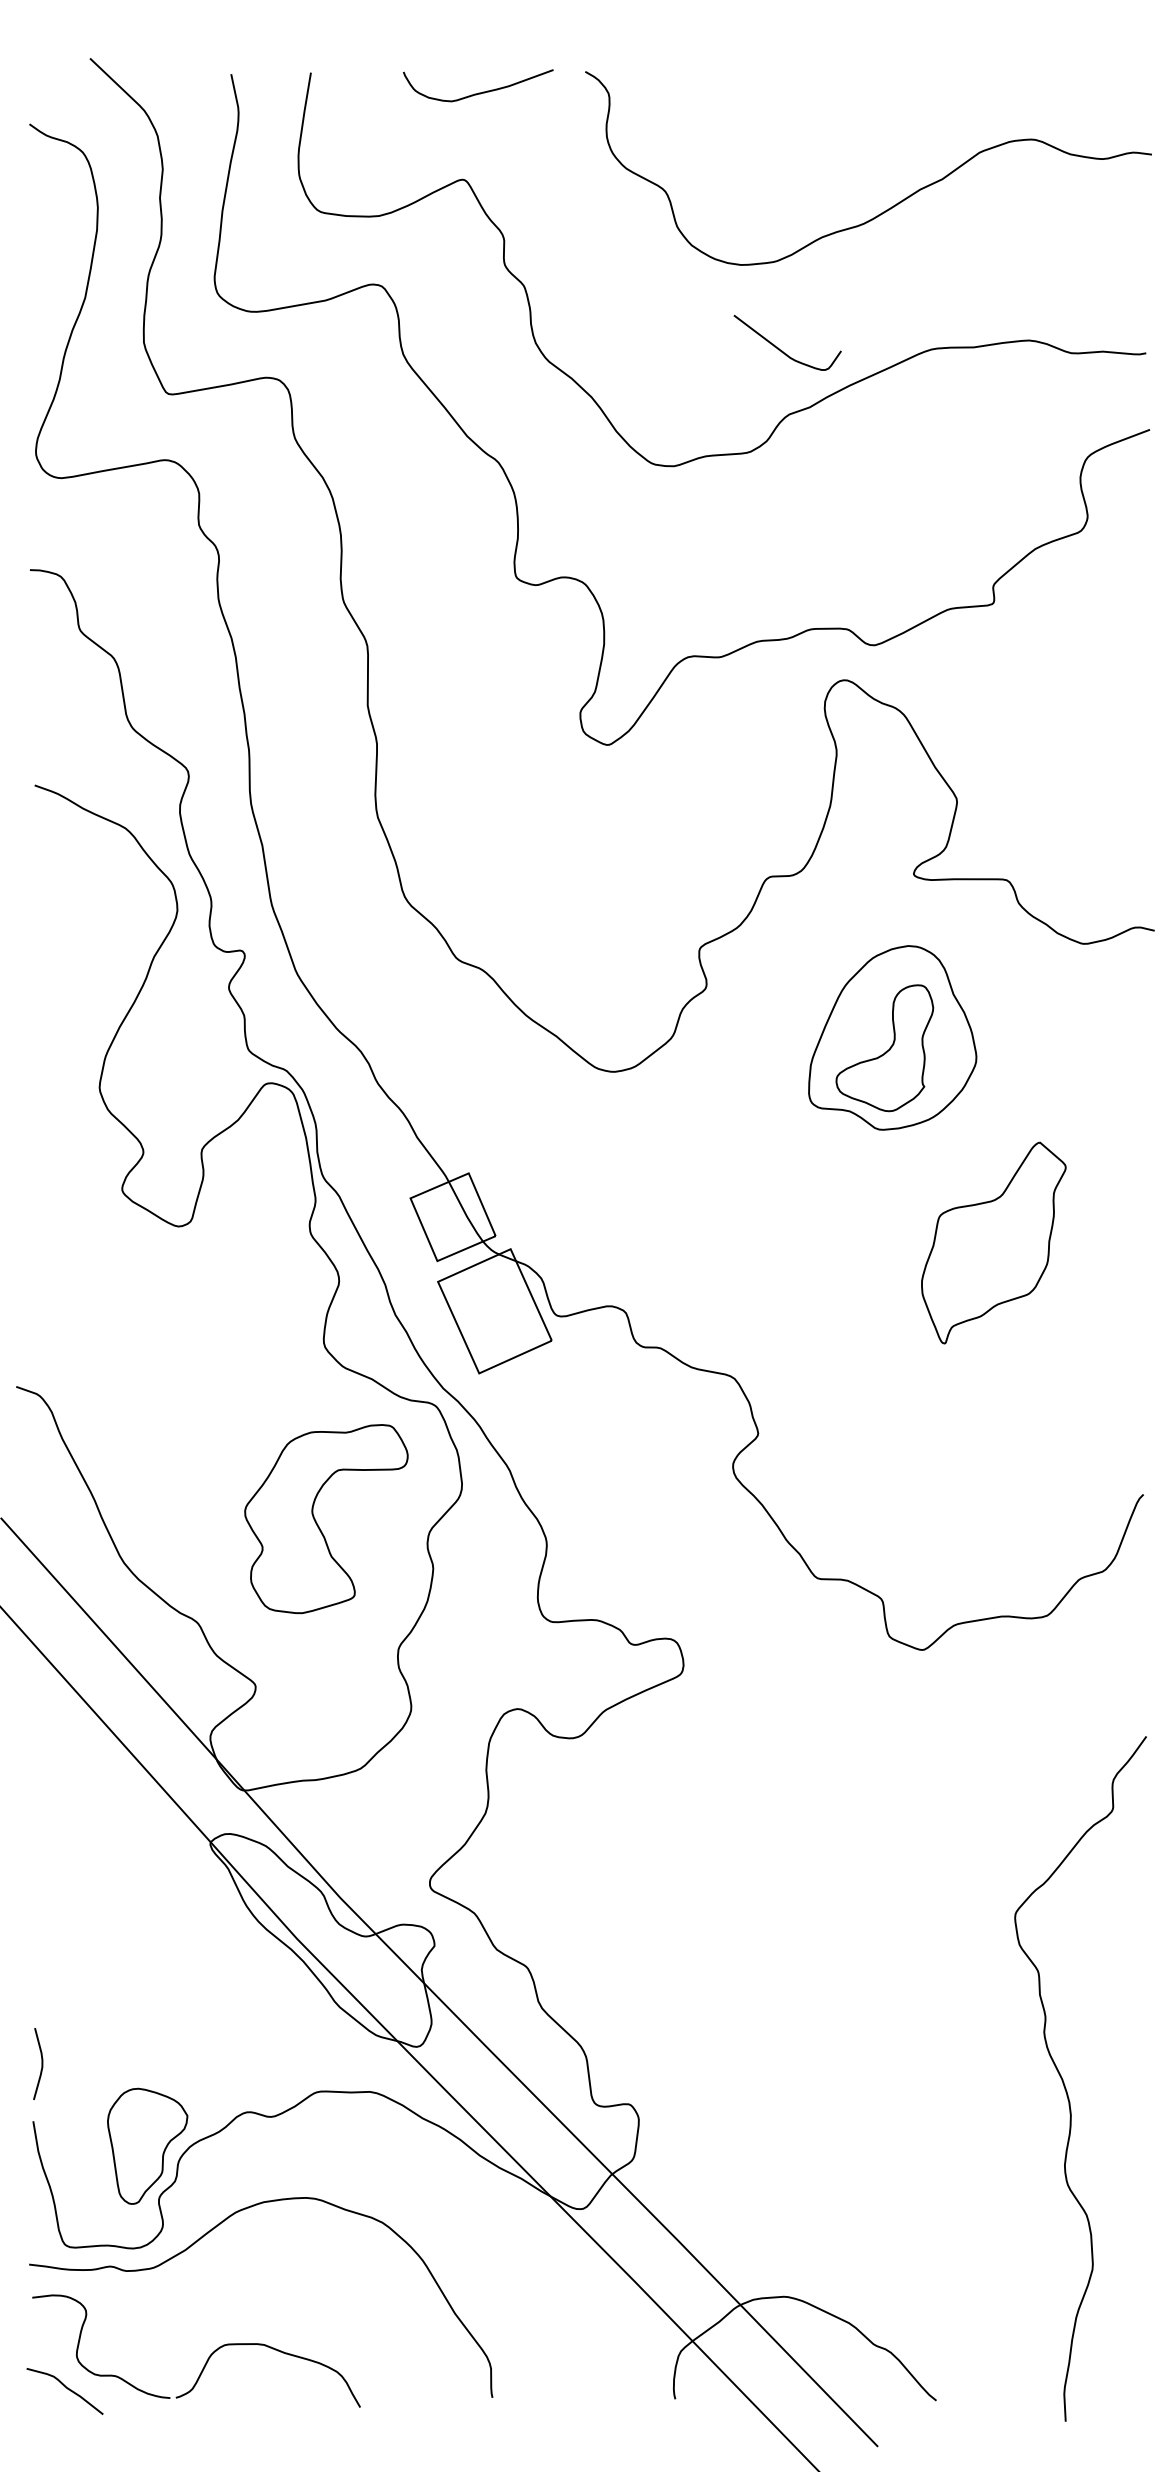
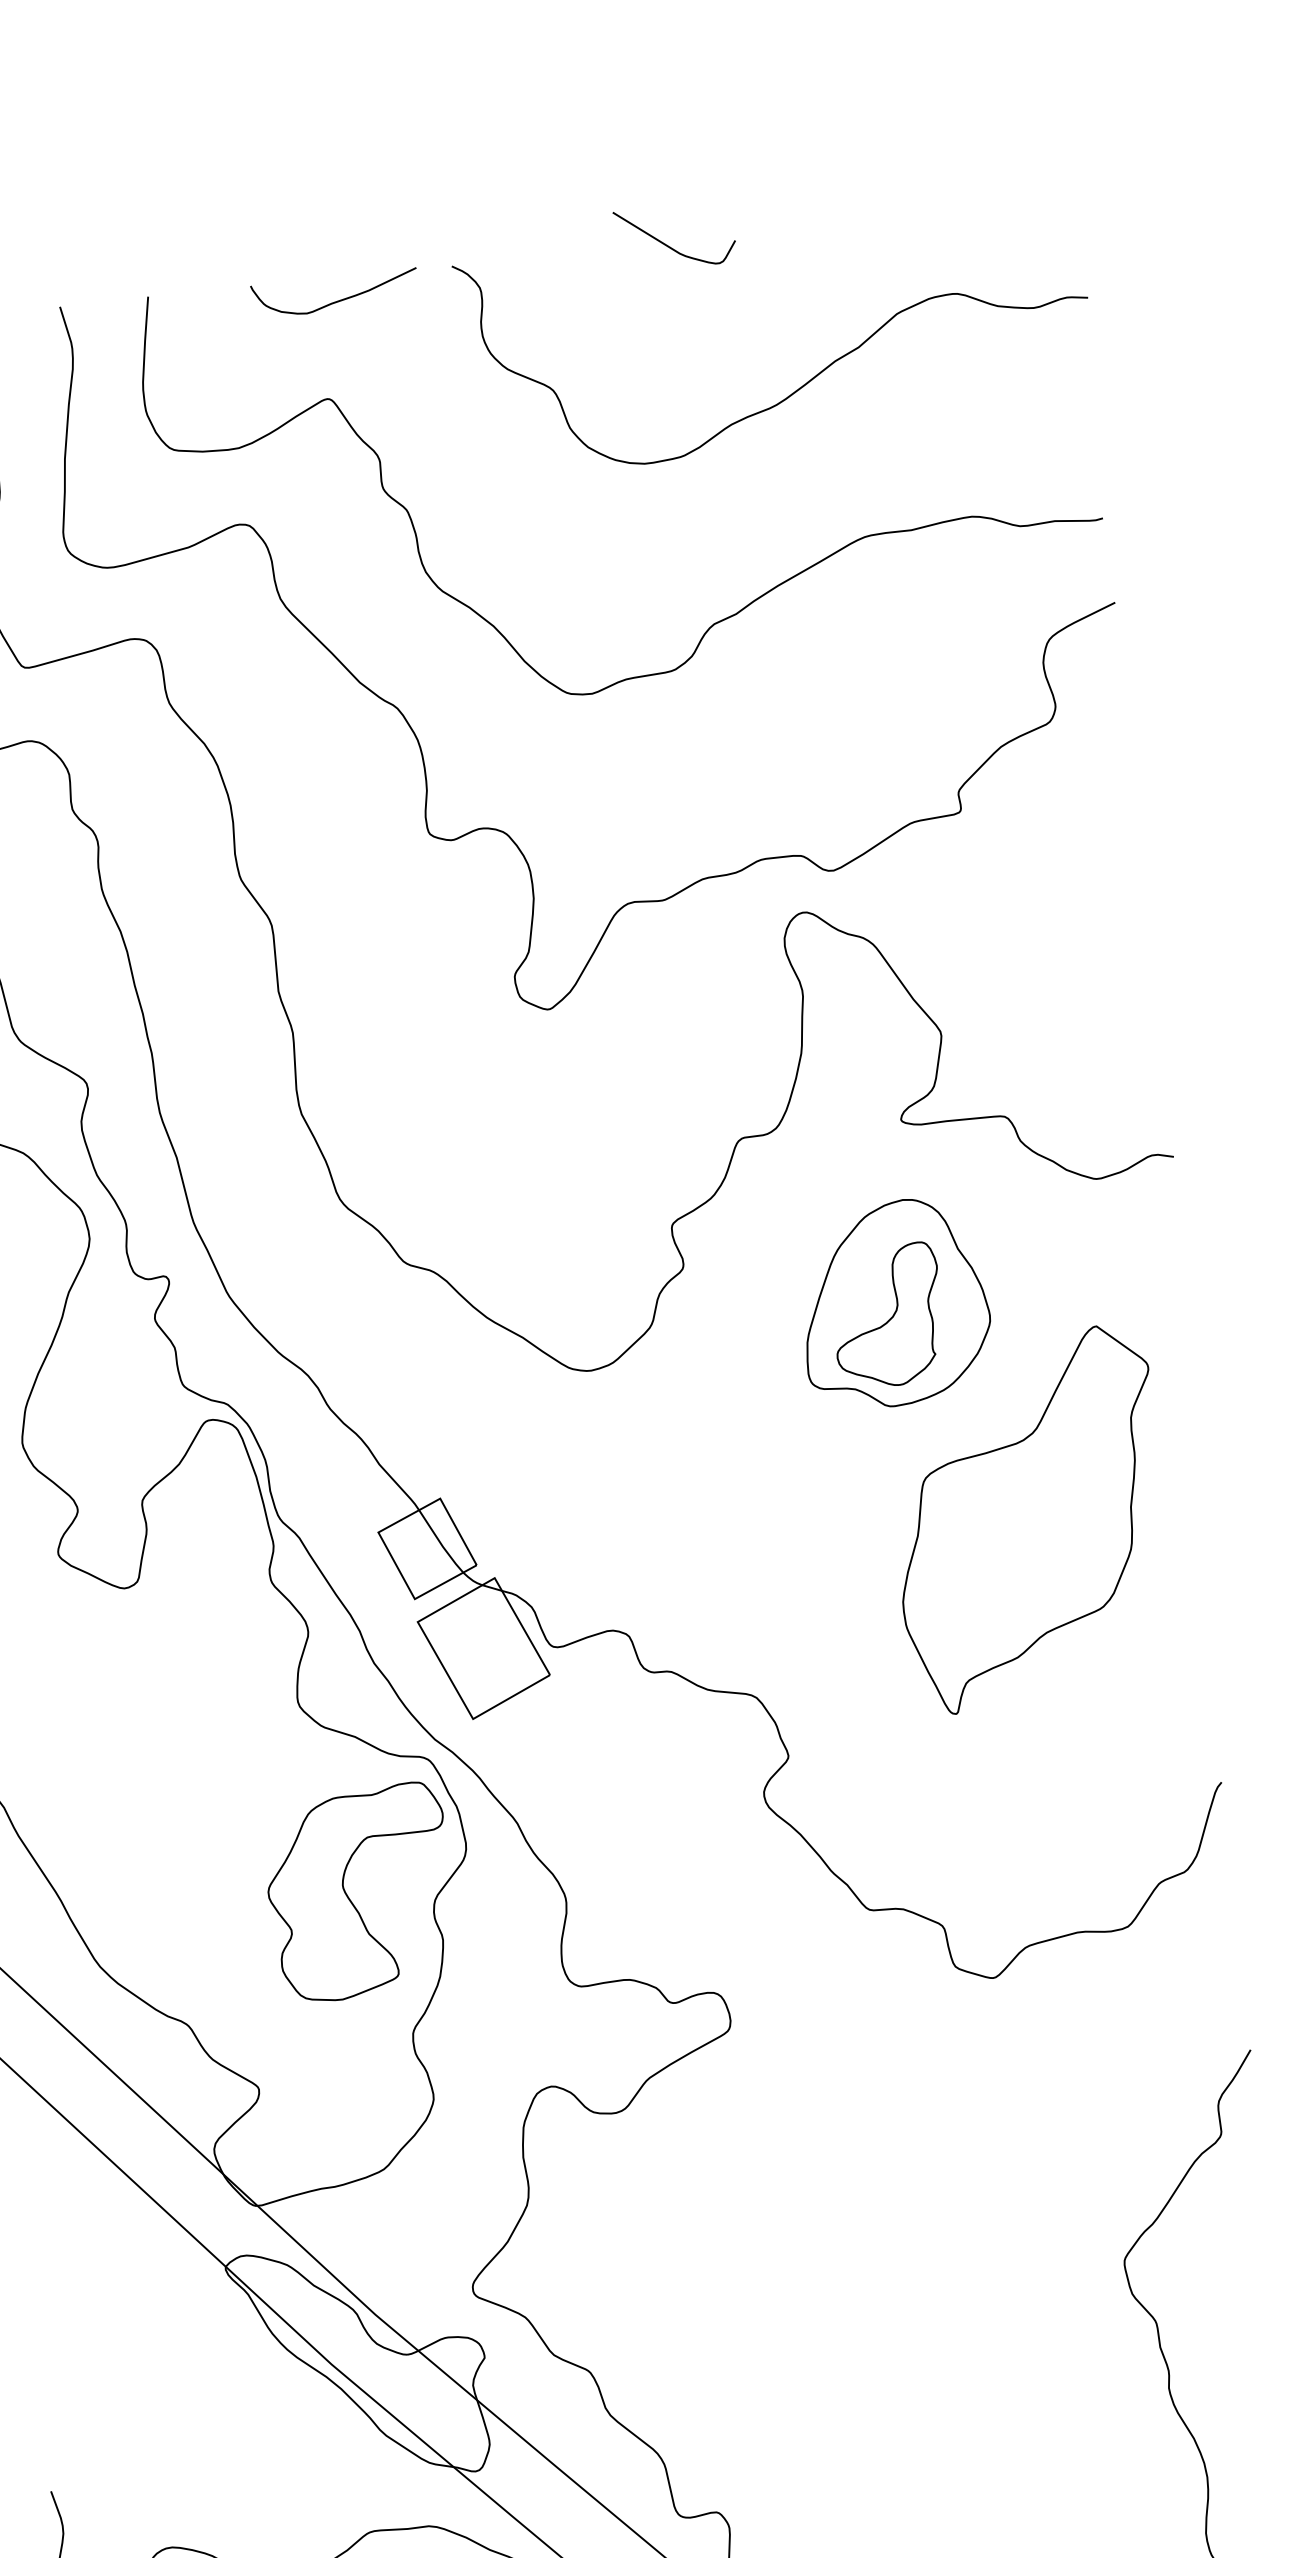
curve: (782, 350) -> (670, 246), moved
part: (993, 1242) -> (1028, 1519), size x1.67
part: (318, 1524) -> (351, 1899), moved

